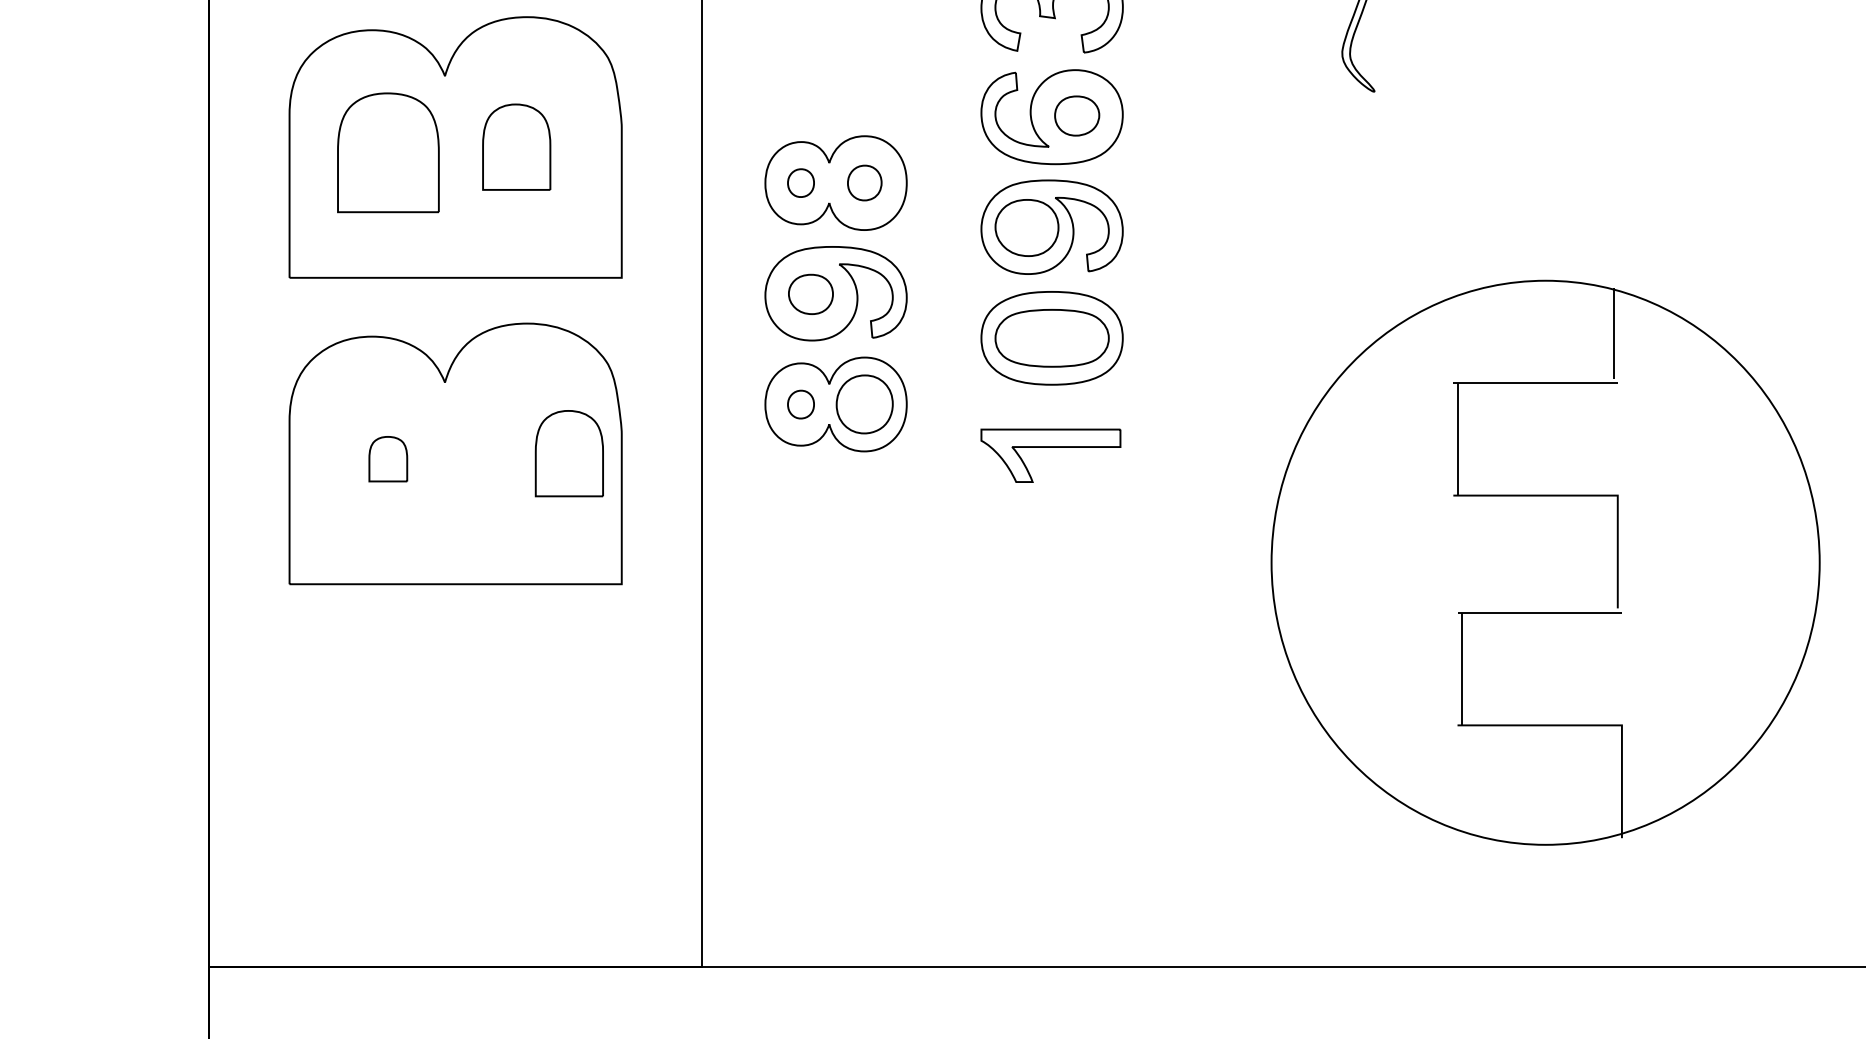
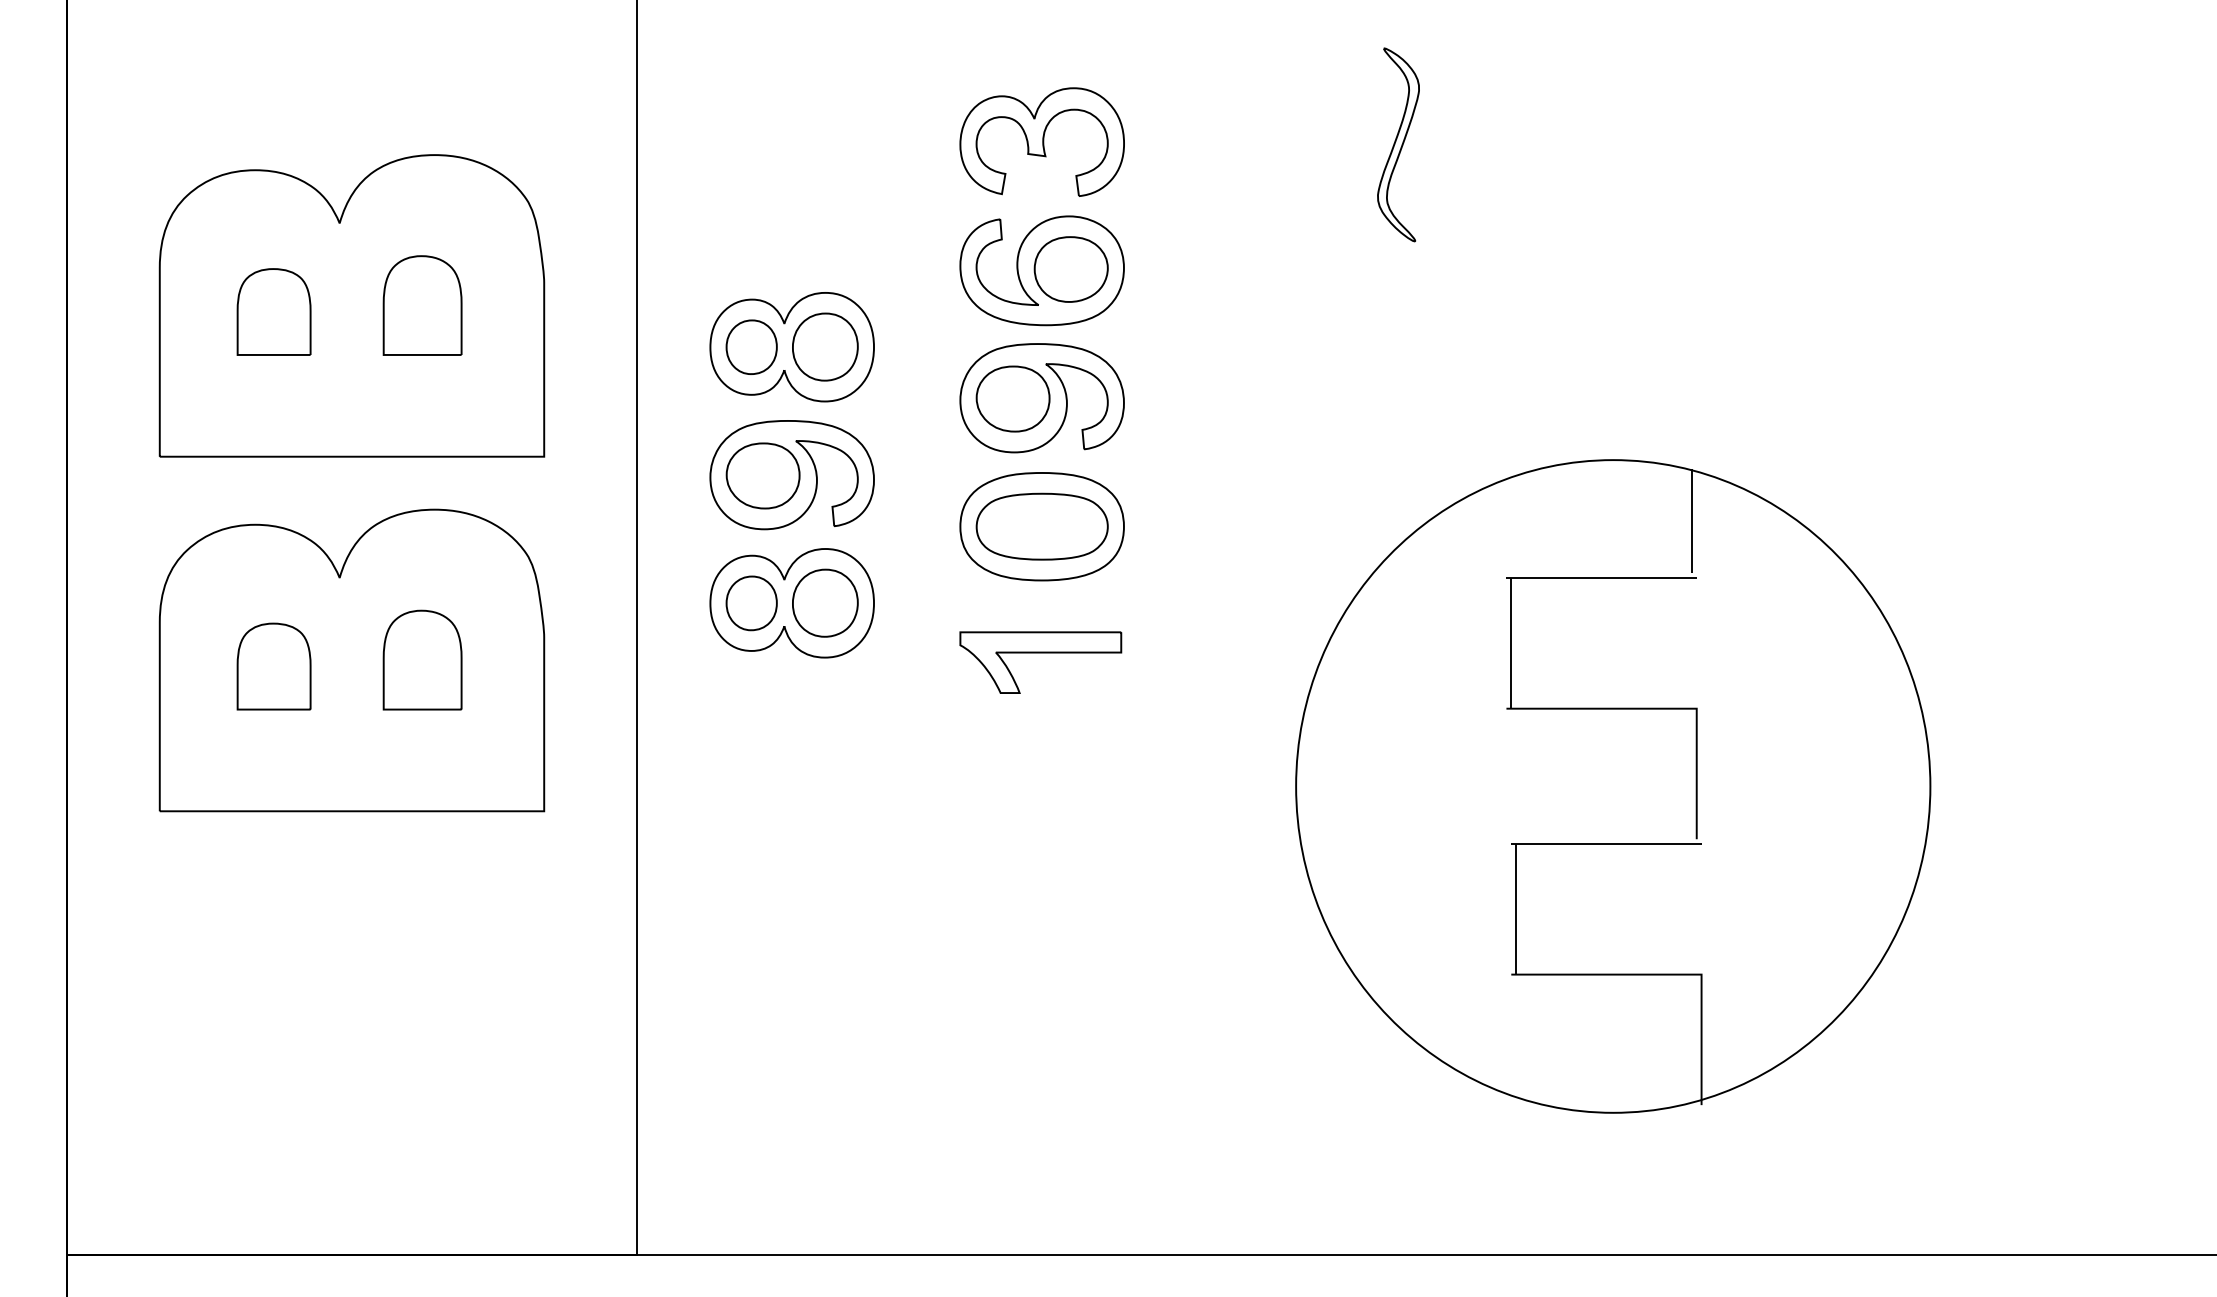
part: (1076, 116) -> (1070, 269), size x1.43
part: (387, 152) -> (273, 311), size x0.62
part: (800, 182) -> (751, 346), size x1.67
part: (864, 182) -> (825, 346), size x1.67
part: (810, 294) -> (762, 475), size x1.43
part: (800, 404) -> (751, 603), size x1.67
part: (569, 453) -> (422, 659), moved
part: (387, 459) -> (273, 666), size x1.67

